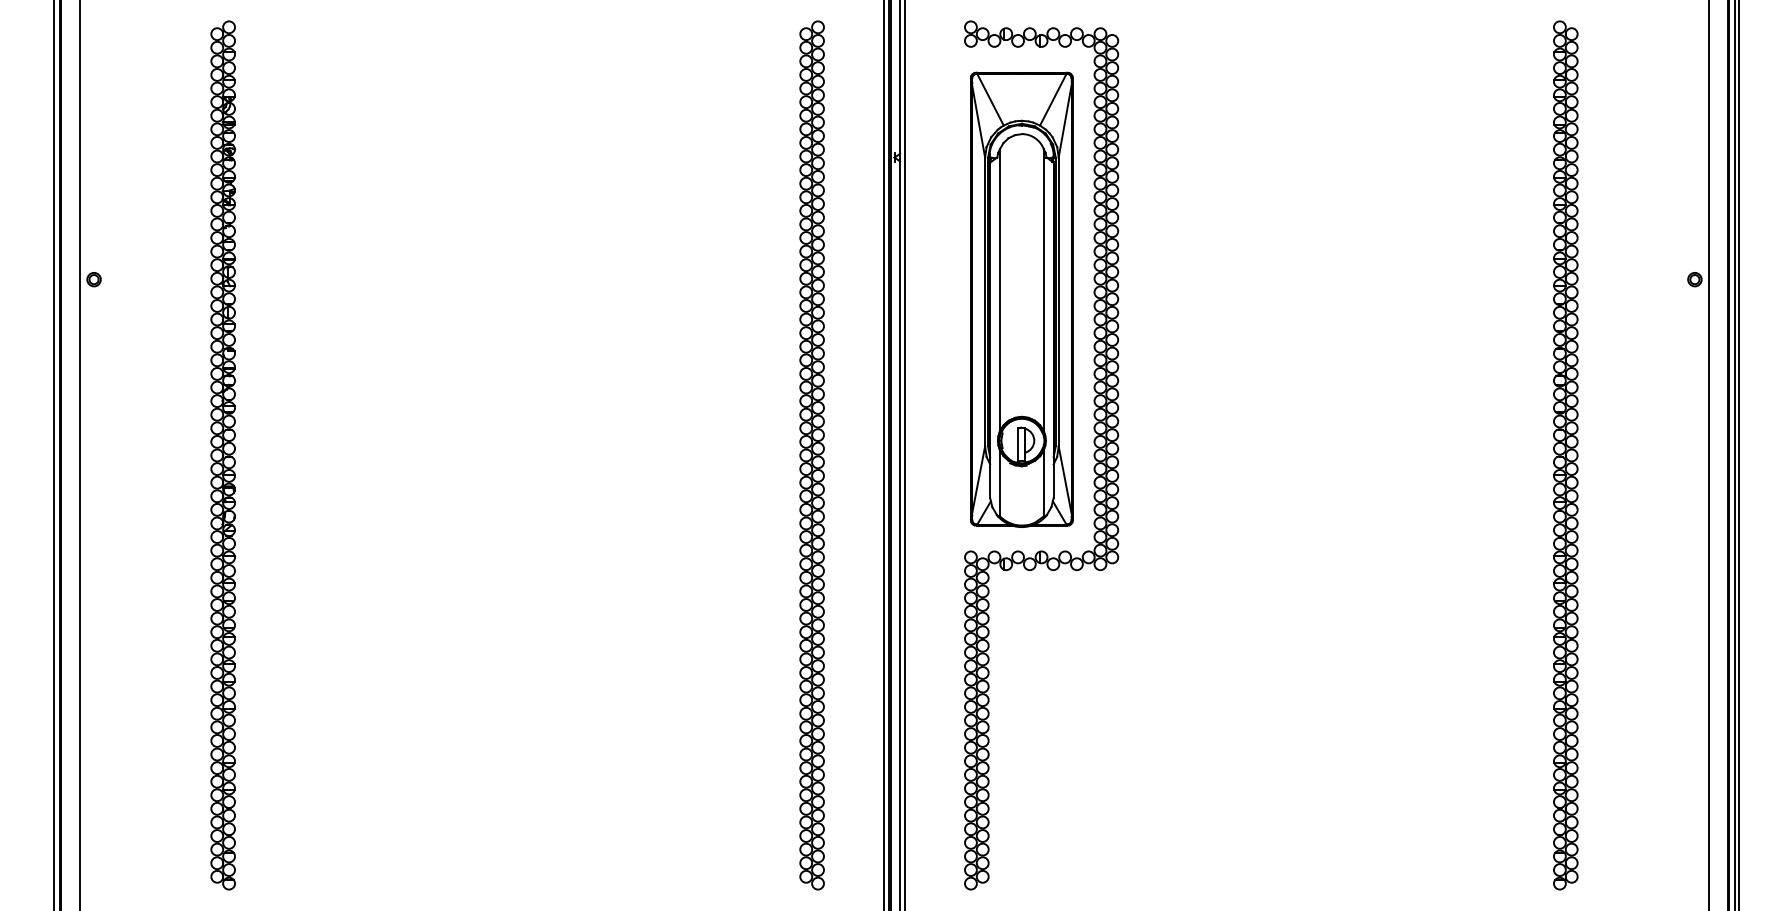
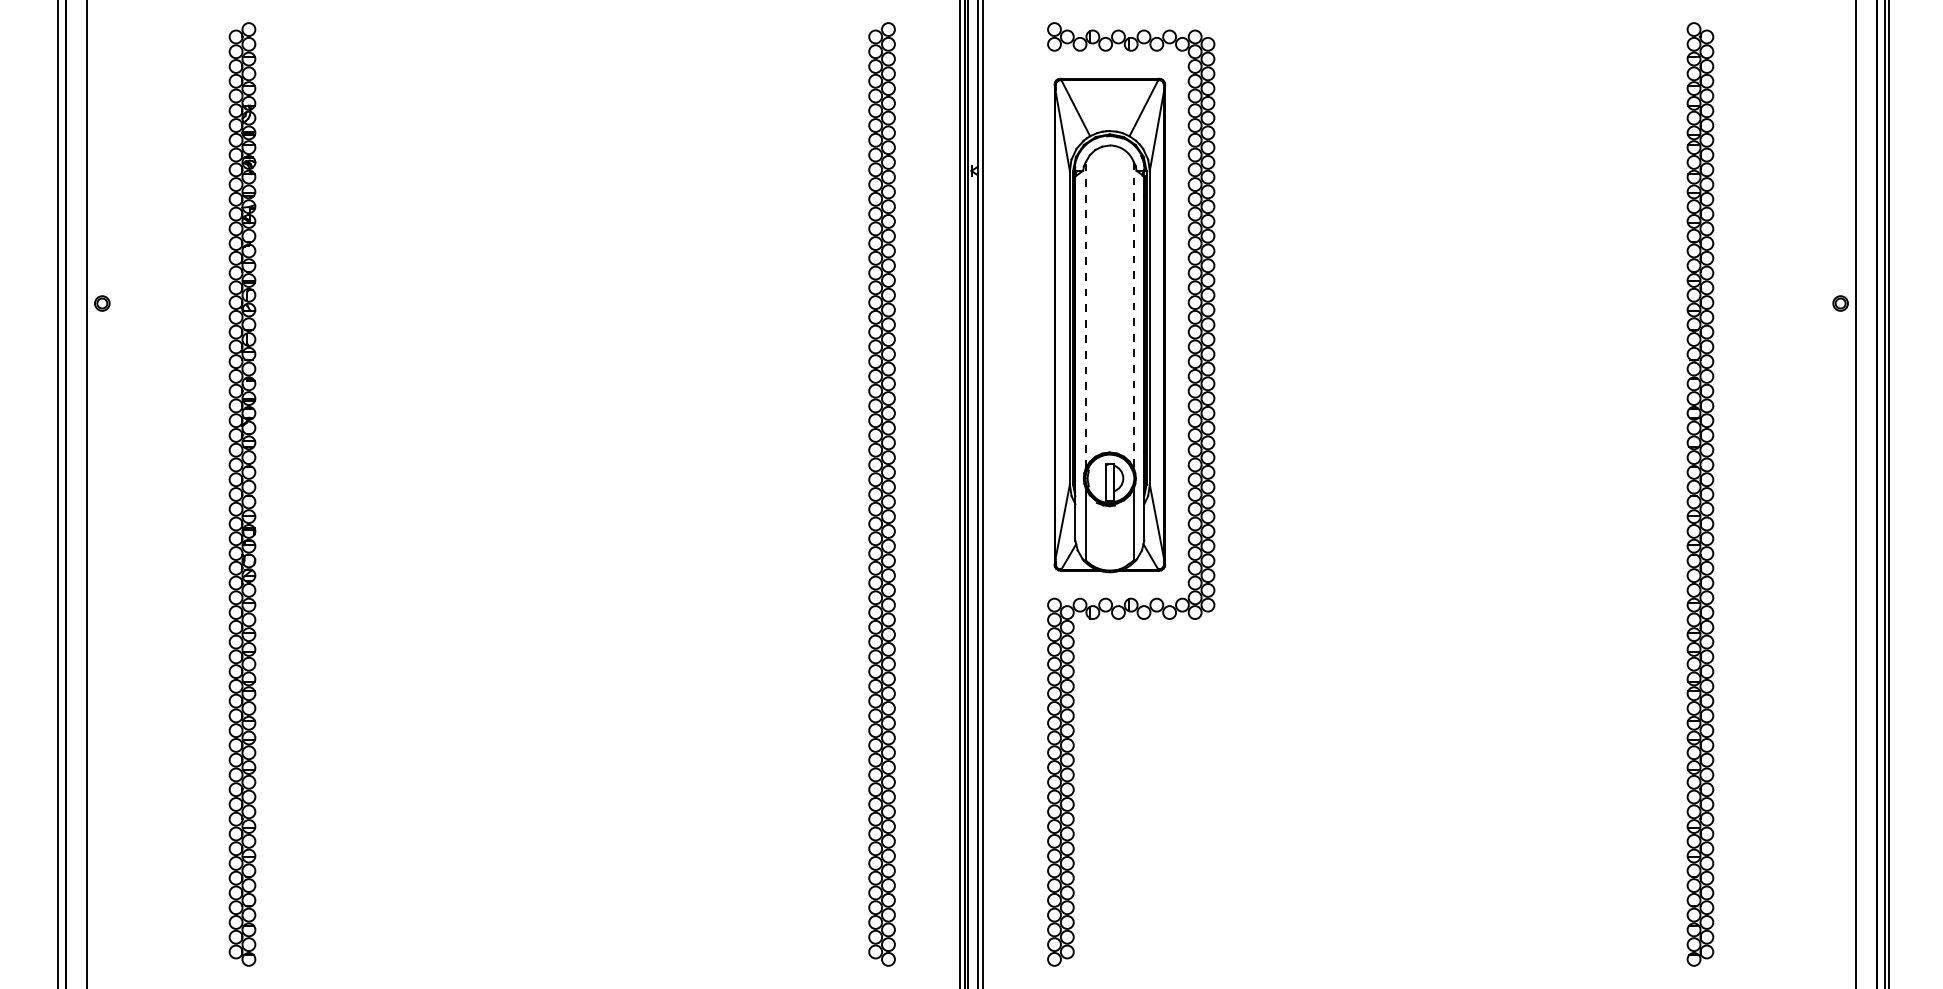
line: (999, 289) -> (1085, 314), solid -> dashed
line: (1043, 290) -> (1133, 315), solid -> dashed

